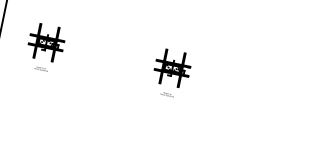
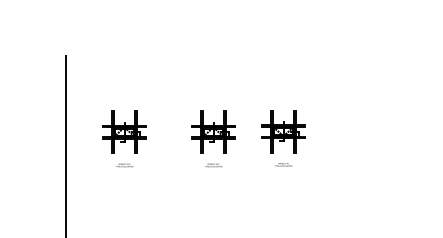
part: (115, 62) -> (213, 138), added

